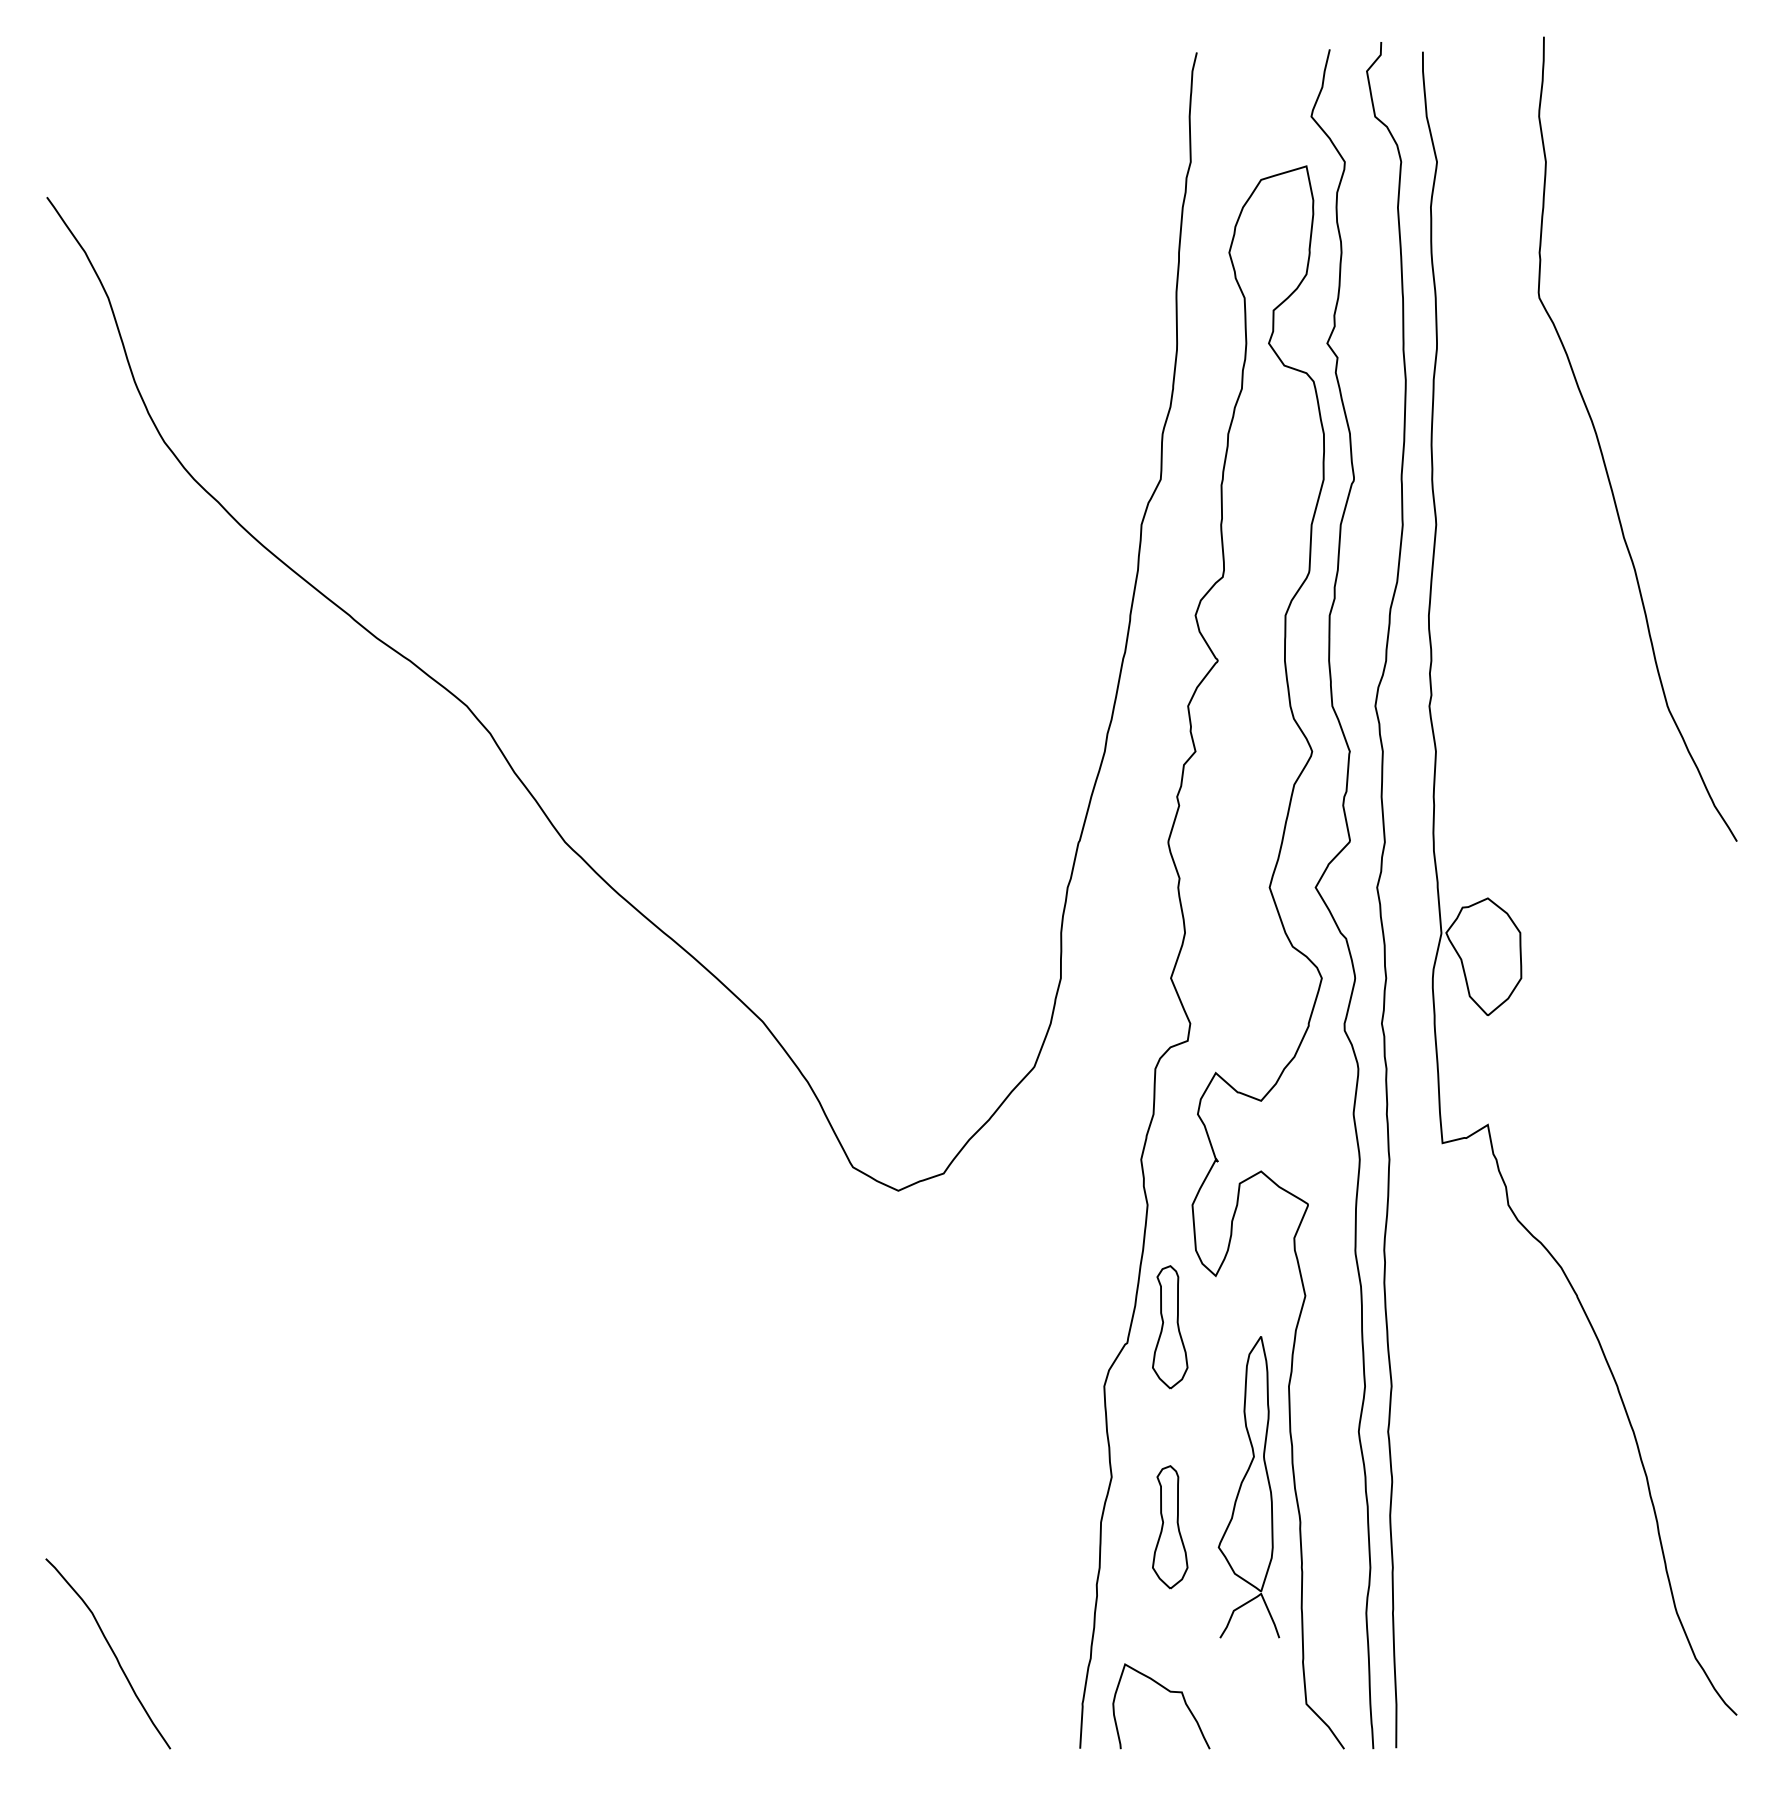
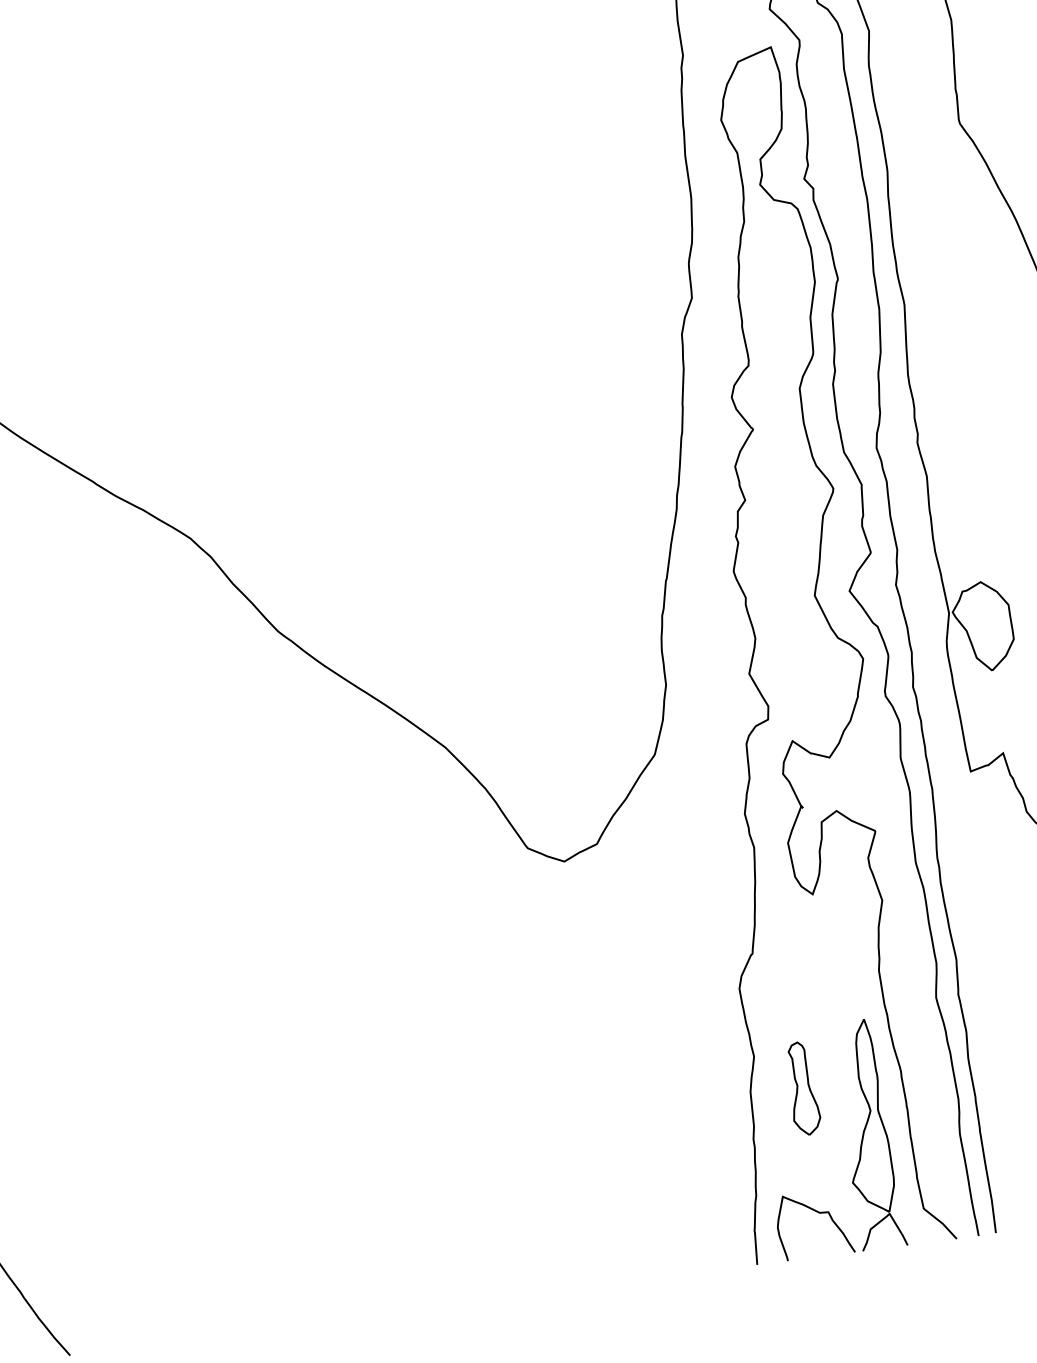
part: (1170, 1327) -> (783, 937), removed
part: (1248, 1487) -> (869, 1134), moved

